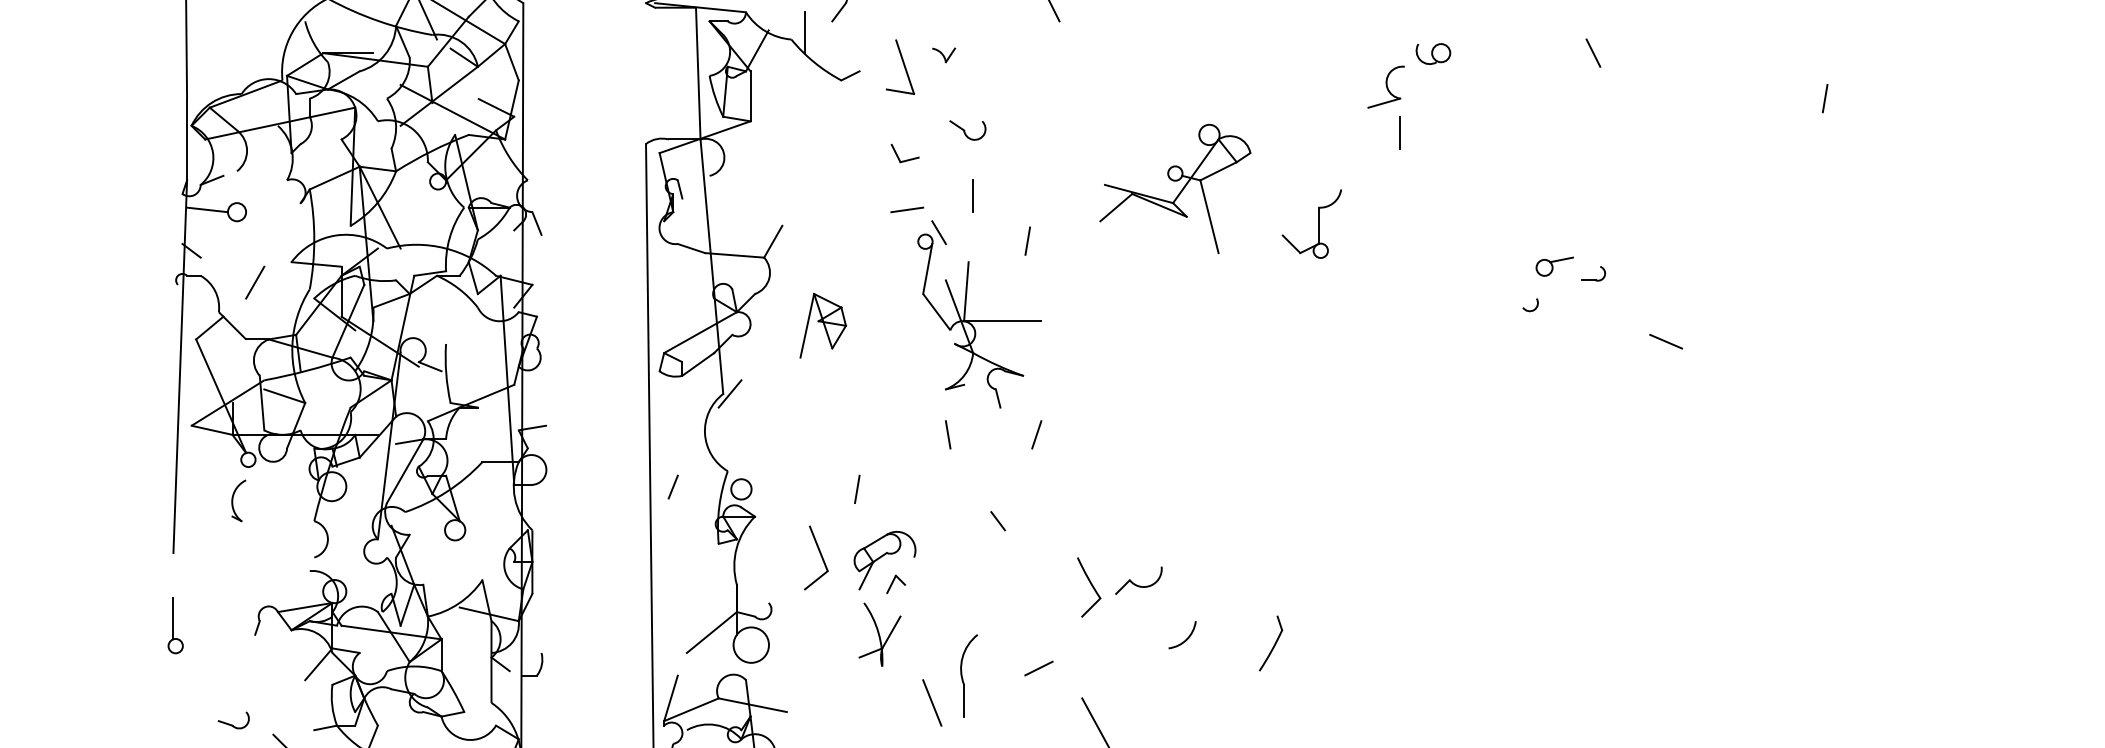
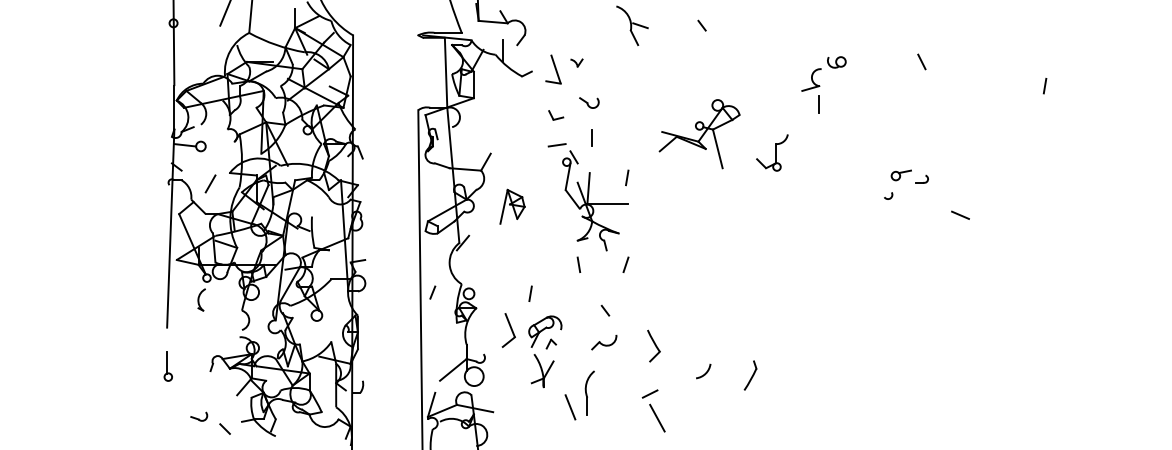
line: (1028, 240) -> (627, 177), moved
part: (1139, 580) -> (604, 342), moved
line: (1037, 667) -> (649, 393), moved

